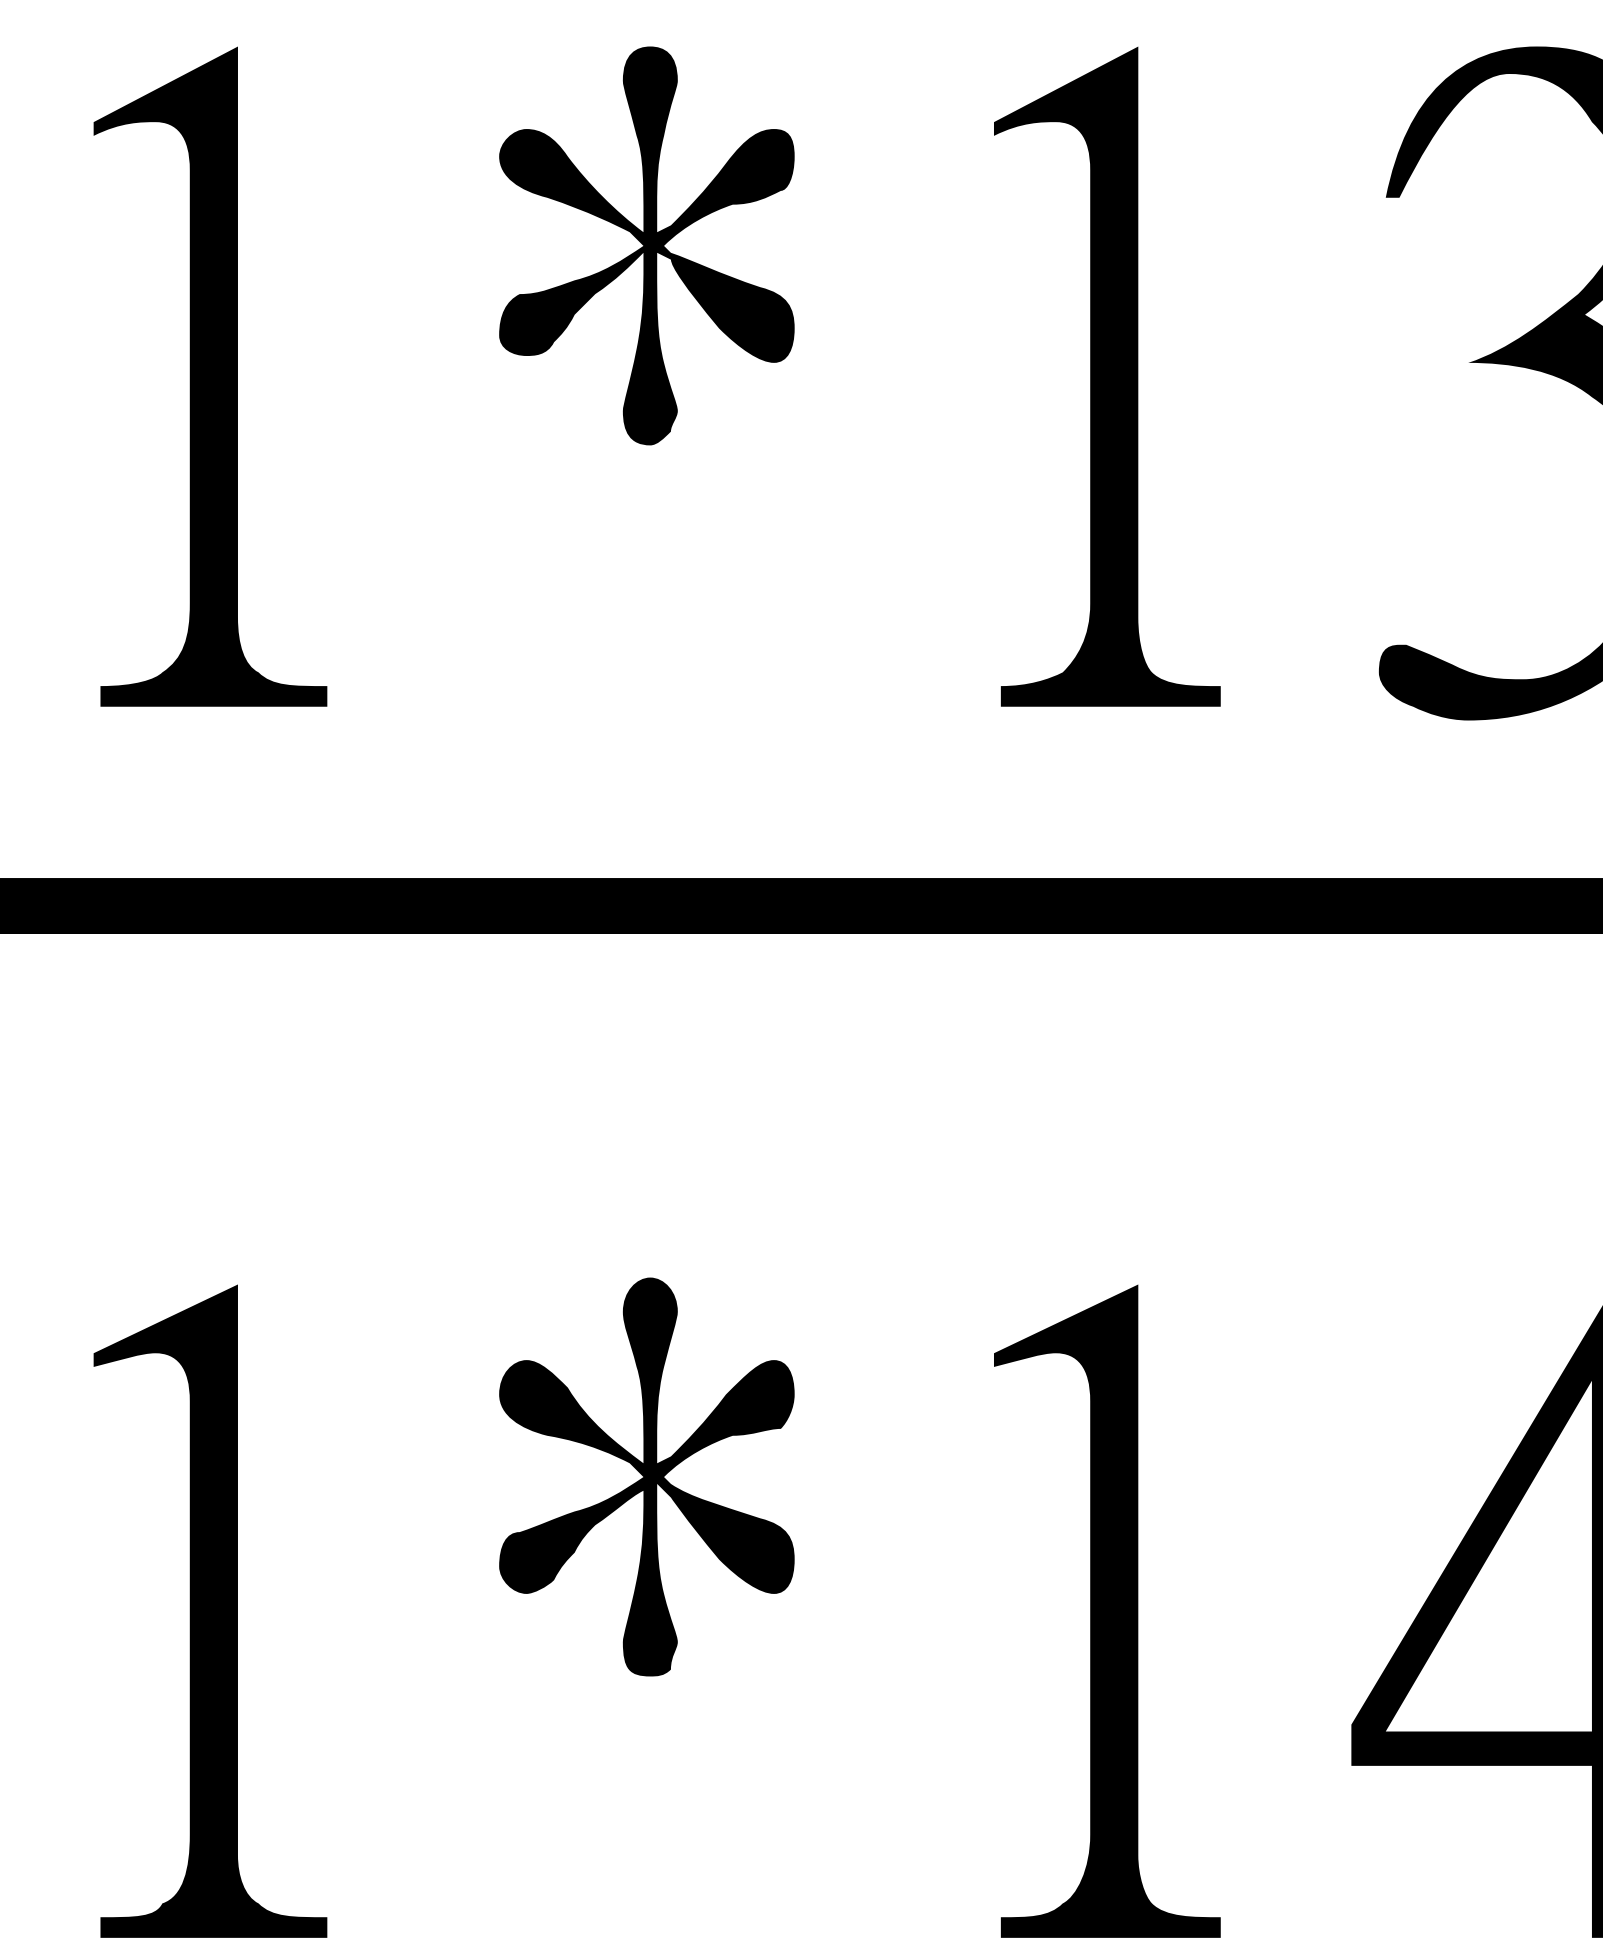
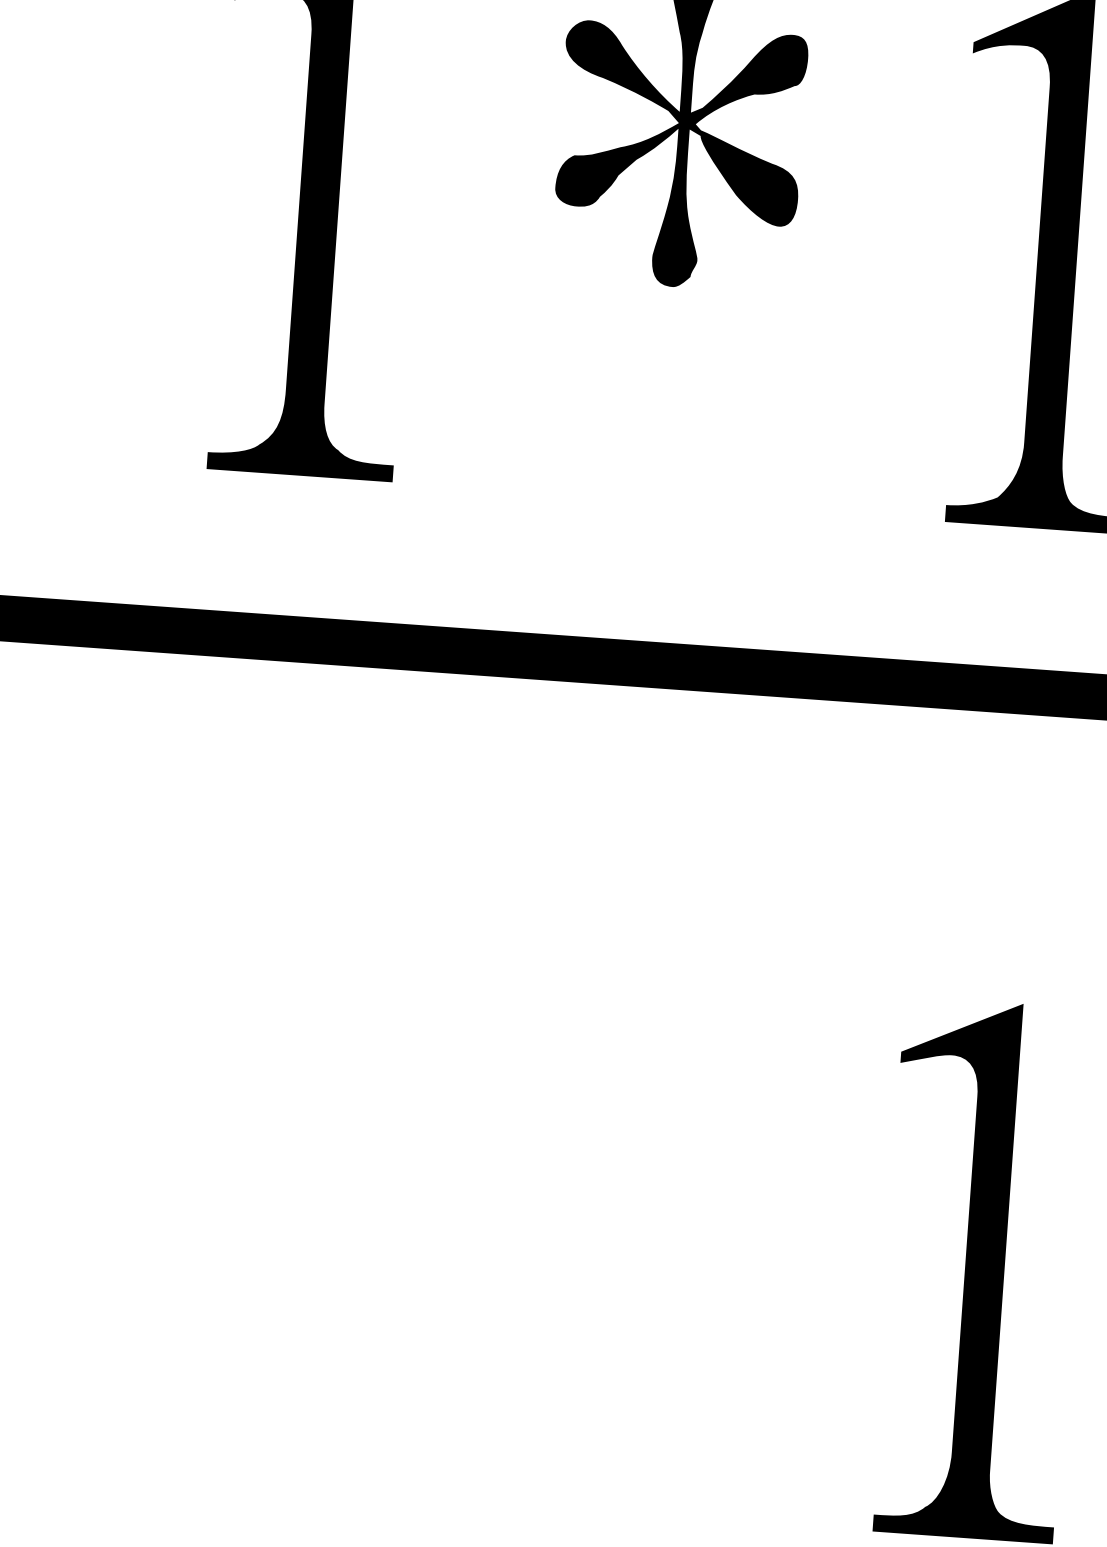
fill: (646, 1476) -> (609, 1132), removed
fill: (210, 1610) -> (243, 1216), removed

